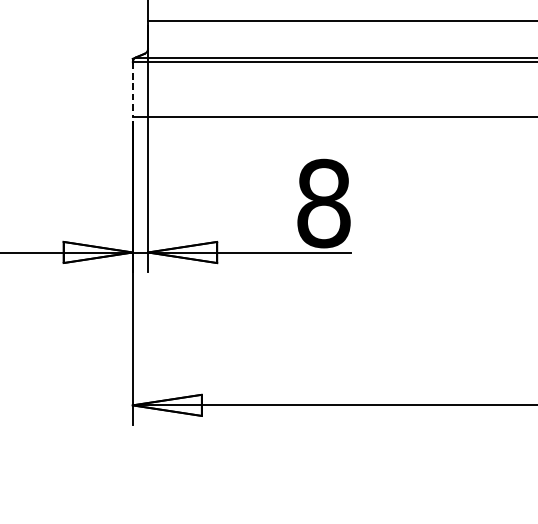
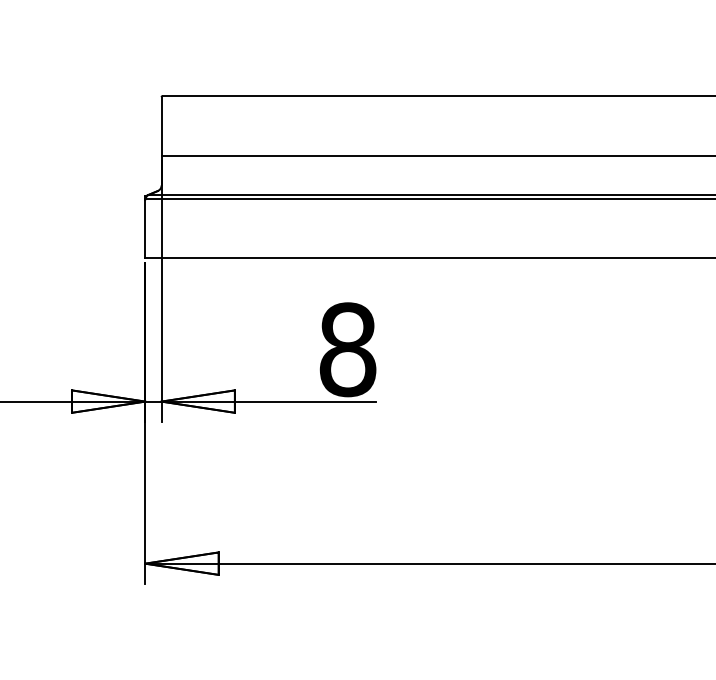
line: (132, 90) -> (145, 229), dashed -> solid

